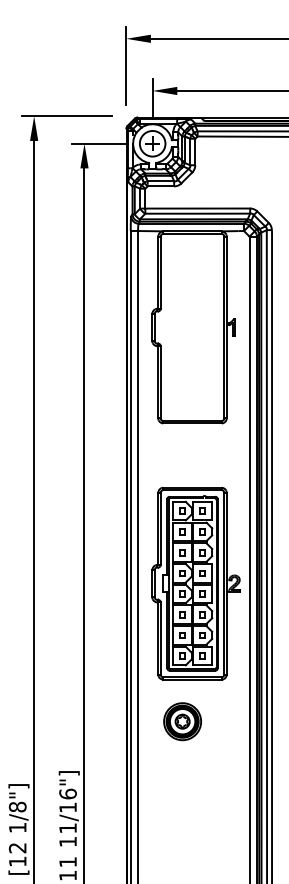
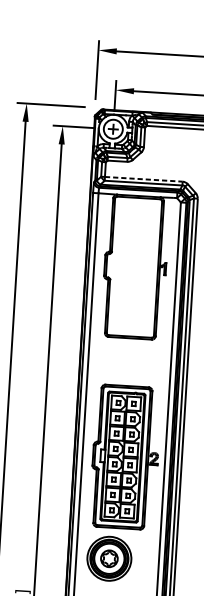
line: (198, 208) -> (144, 179), solid -> dashed
part: (182, 721) -> (109, 558), size x1.6

